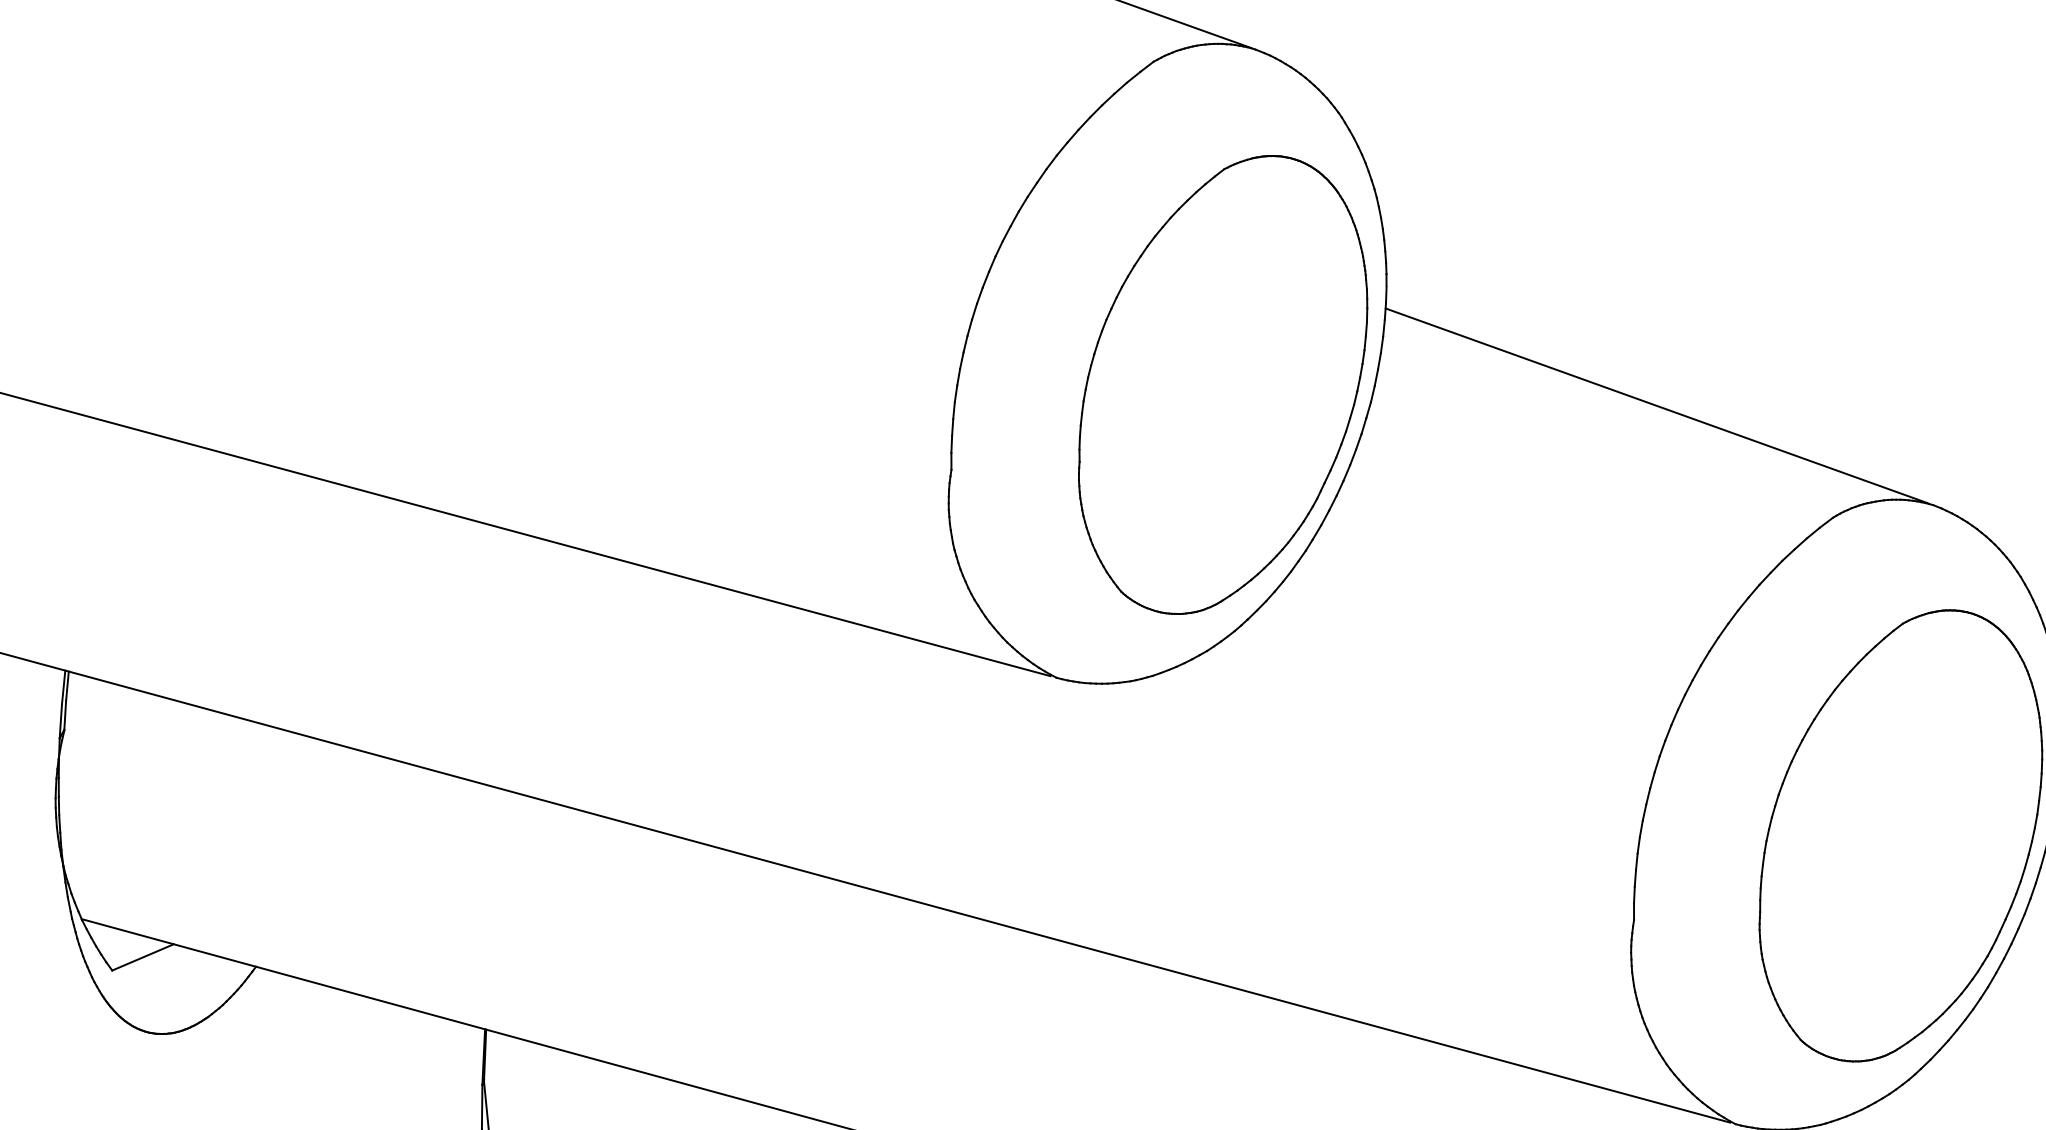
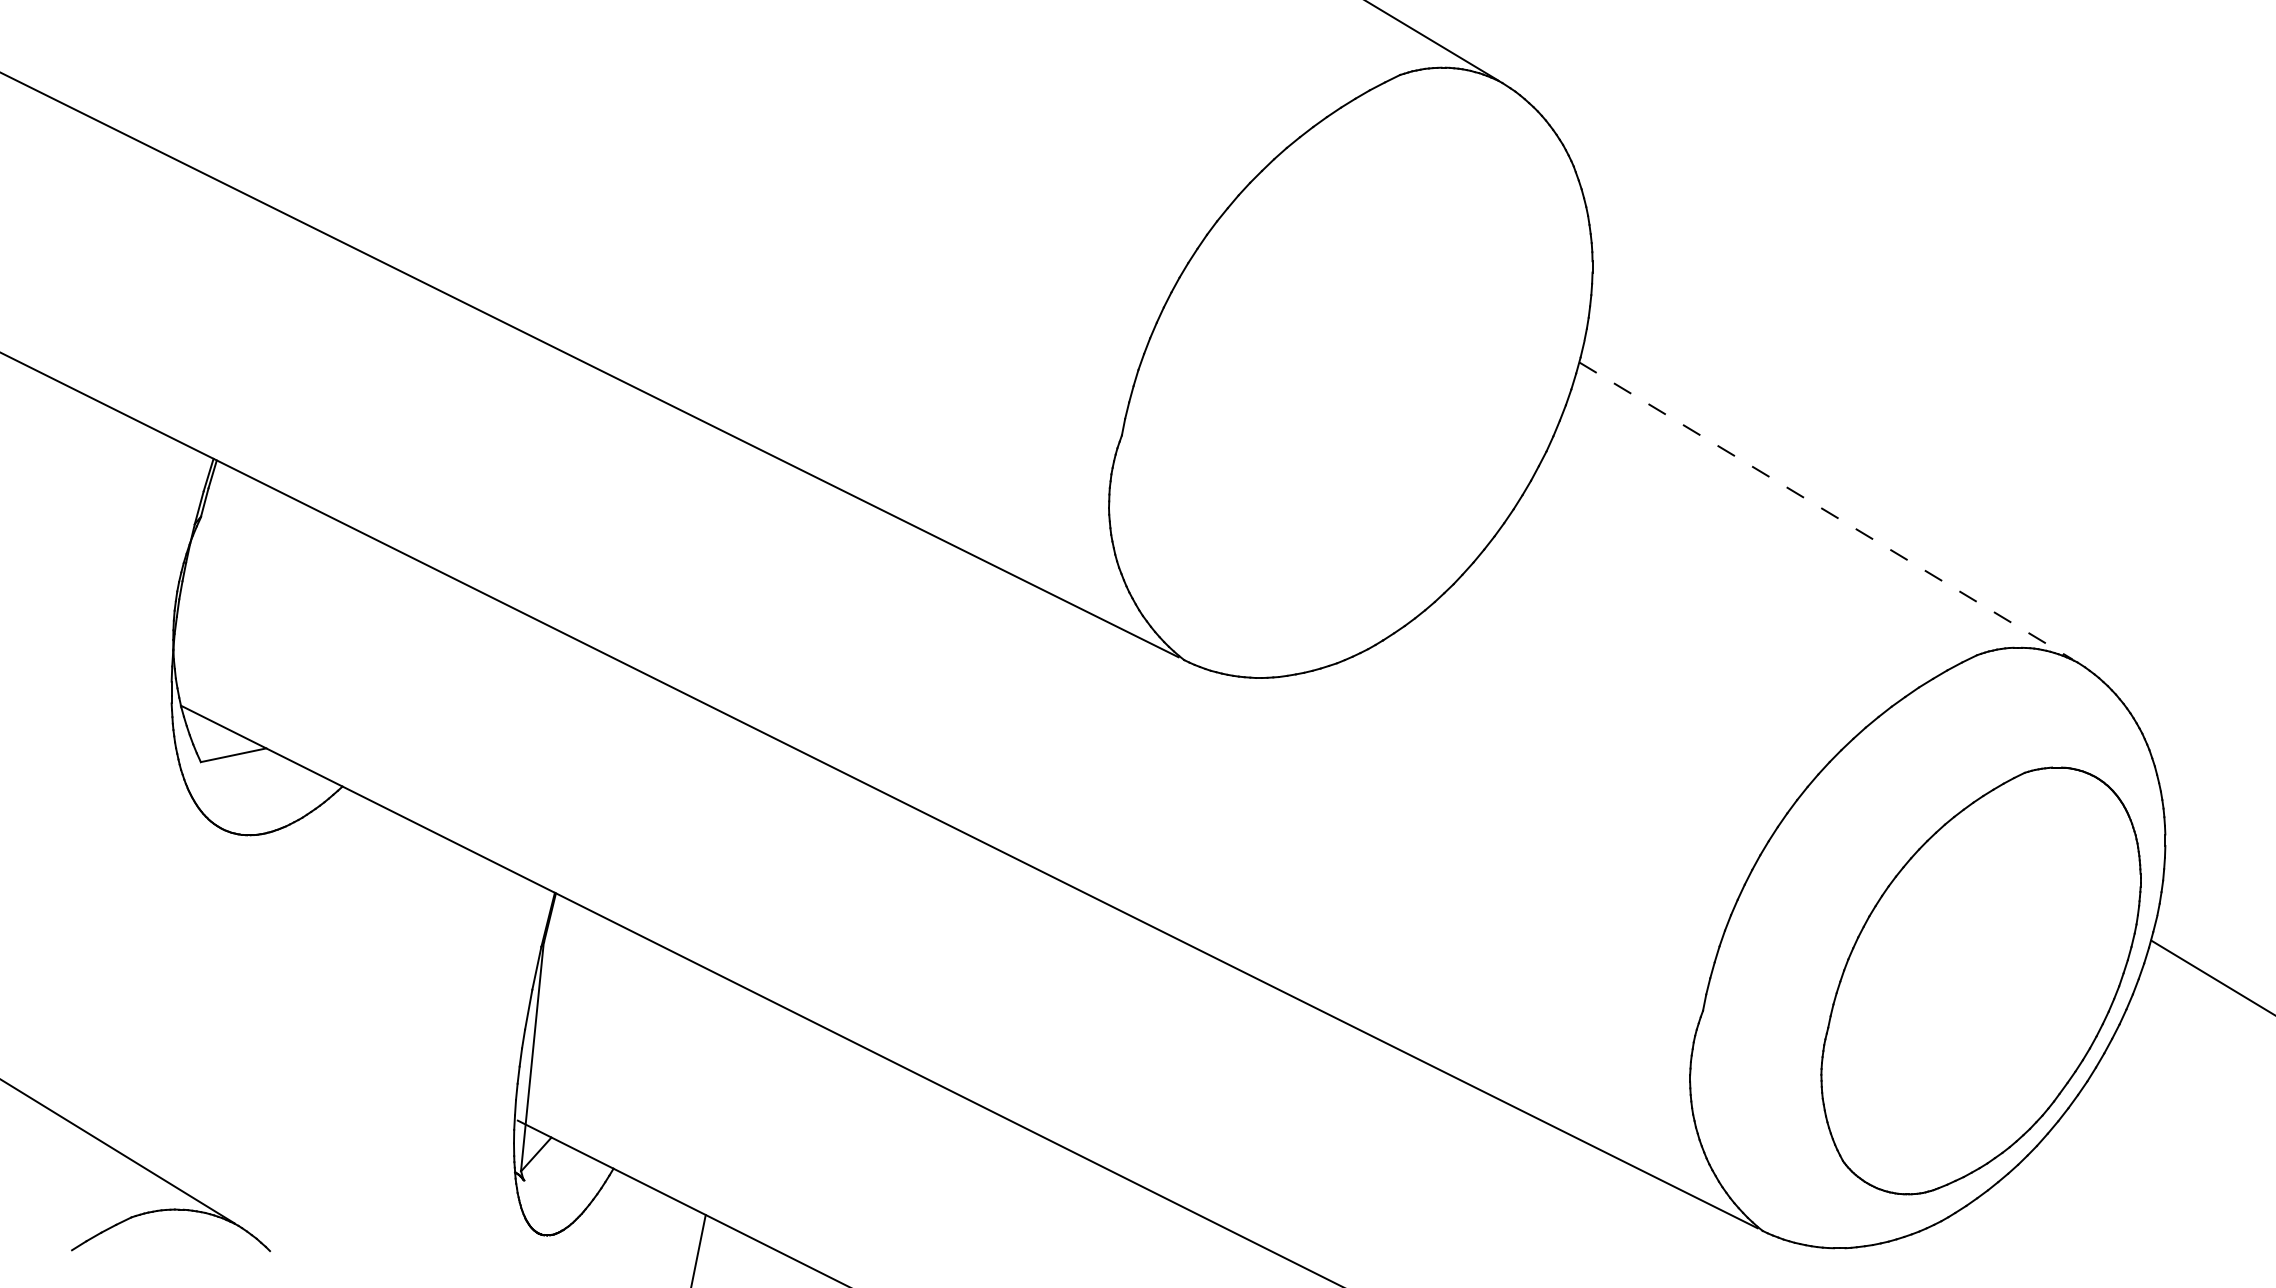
part: (1222, 384) -> (1404, 405), removed
line: (1657, 405) -> (1826, 510), solid -> dashed

